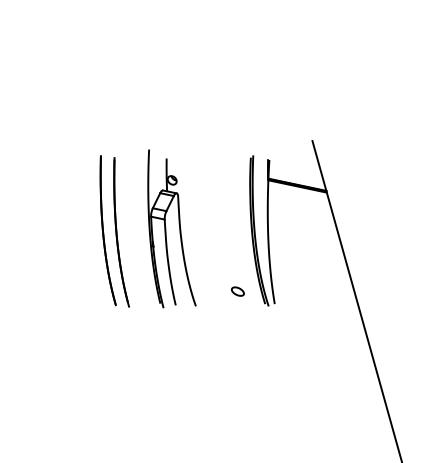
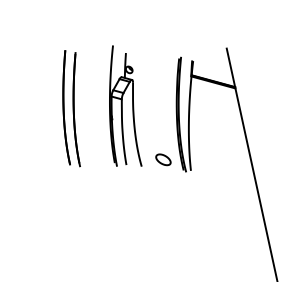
part: (171, 228) -> (126, 106), moved
part: (237, 291) -> (163, 159), size x1.6

